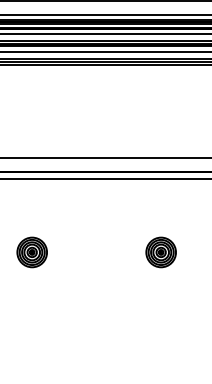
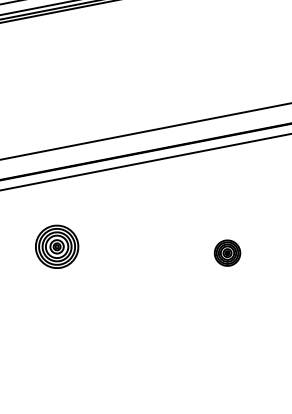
part: (31, 252) -> (56, 247), moved
part: (160, 252) -> (226, 253), size x0.6

